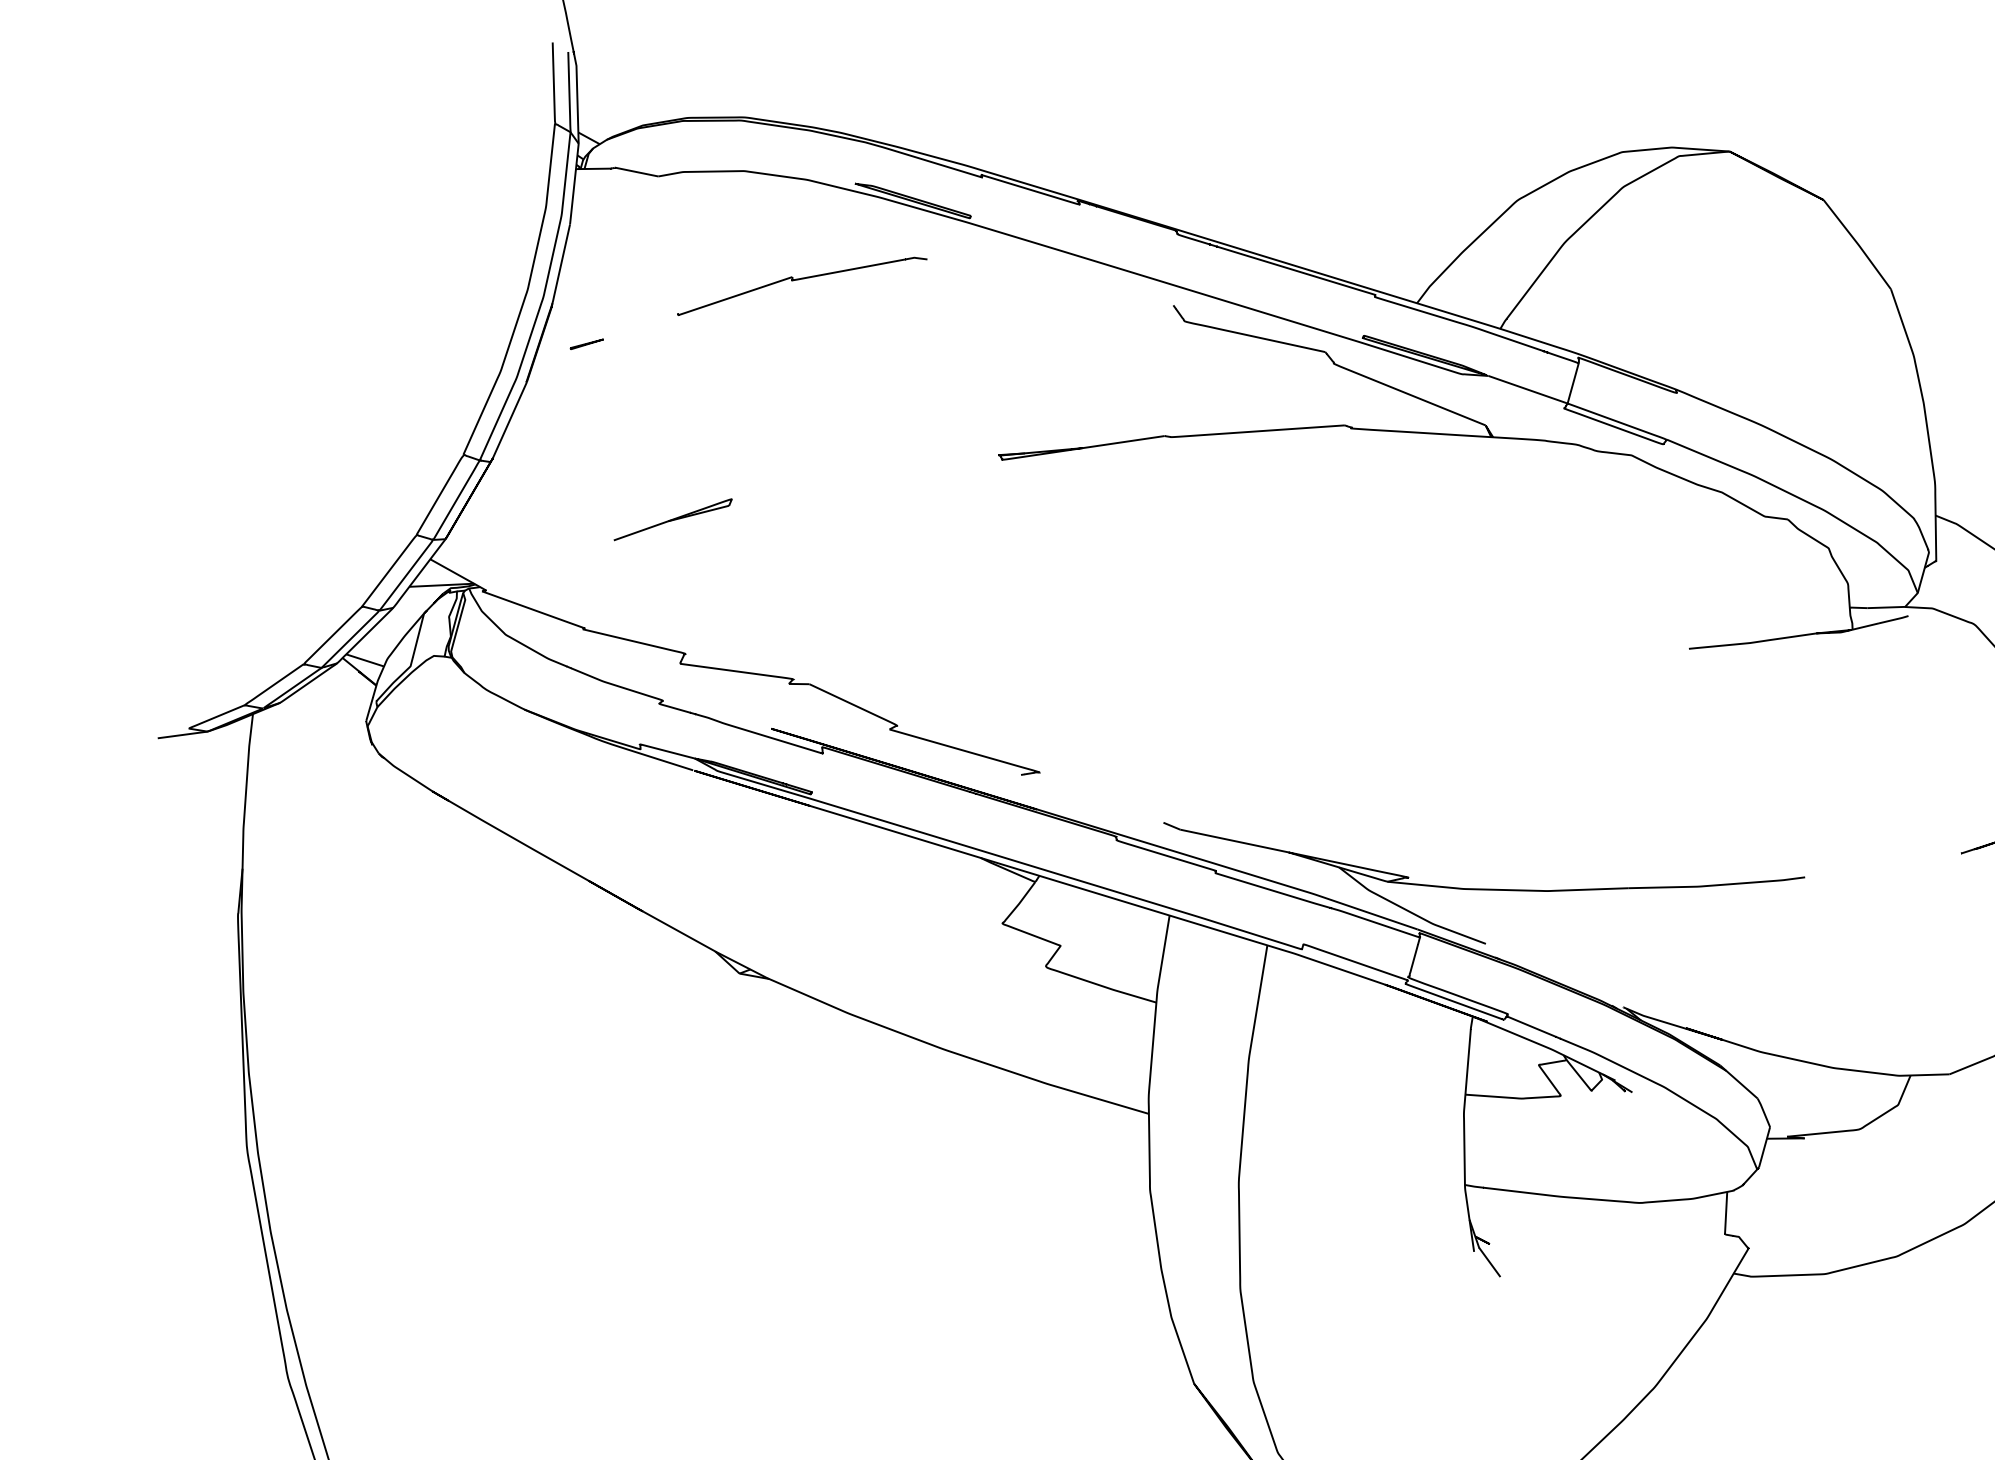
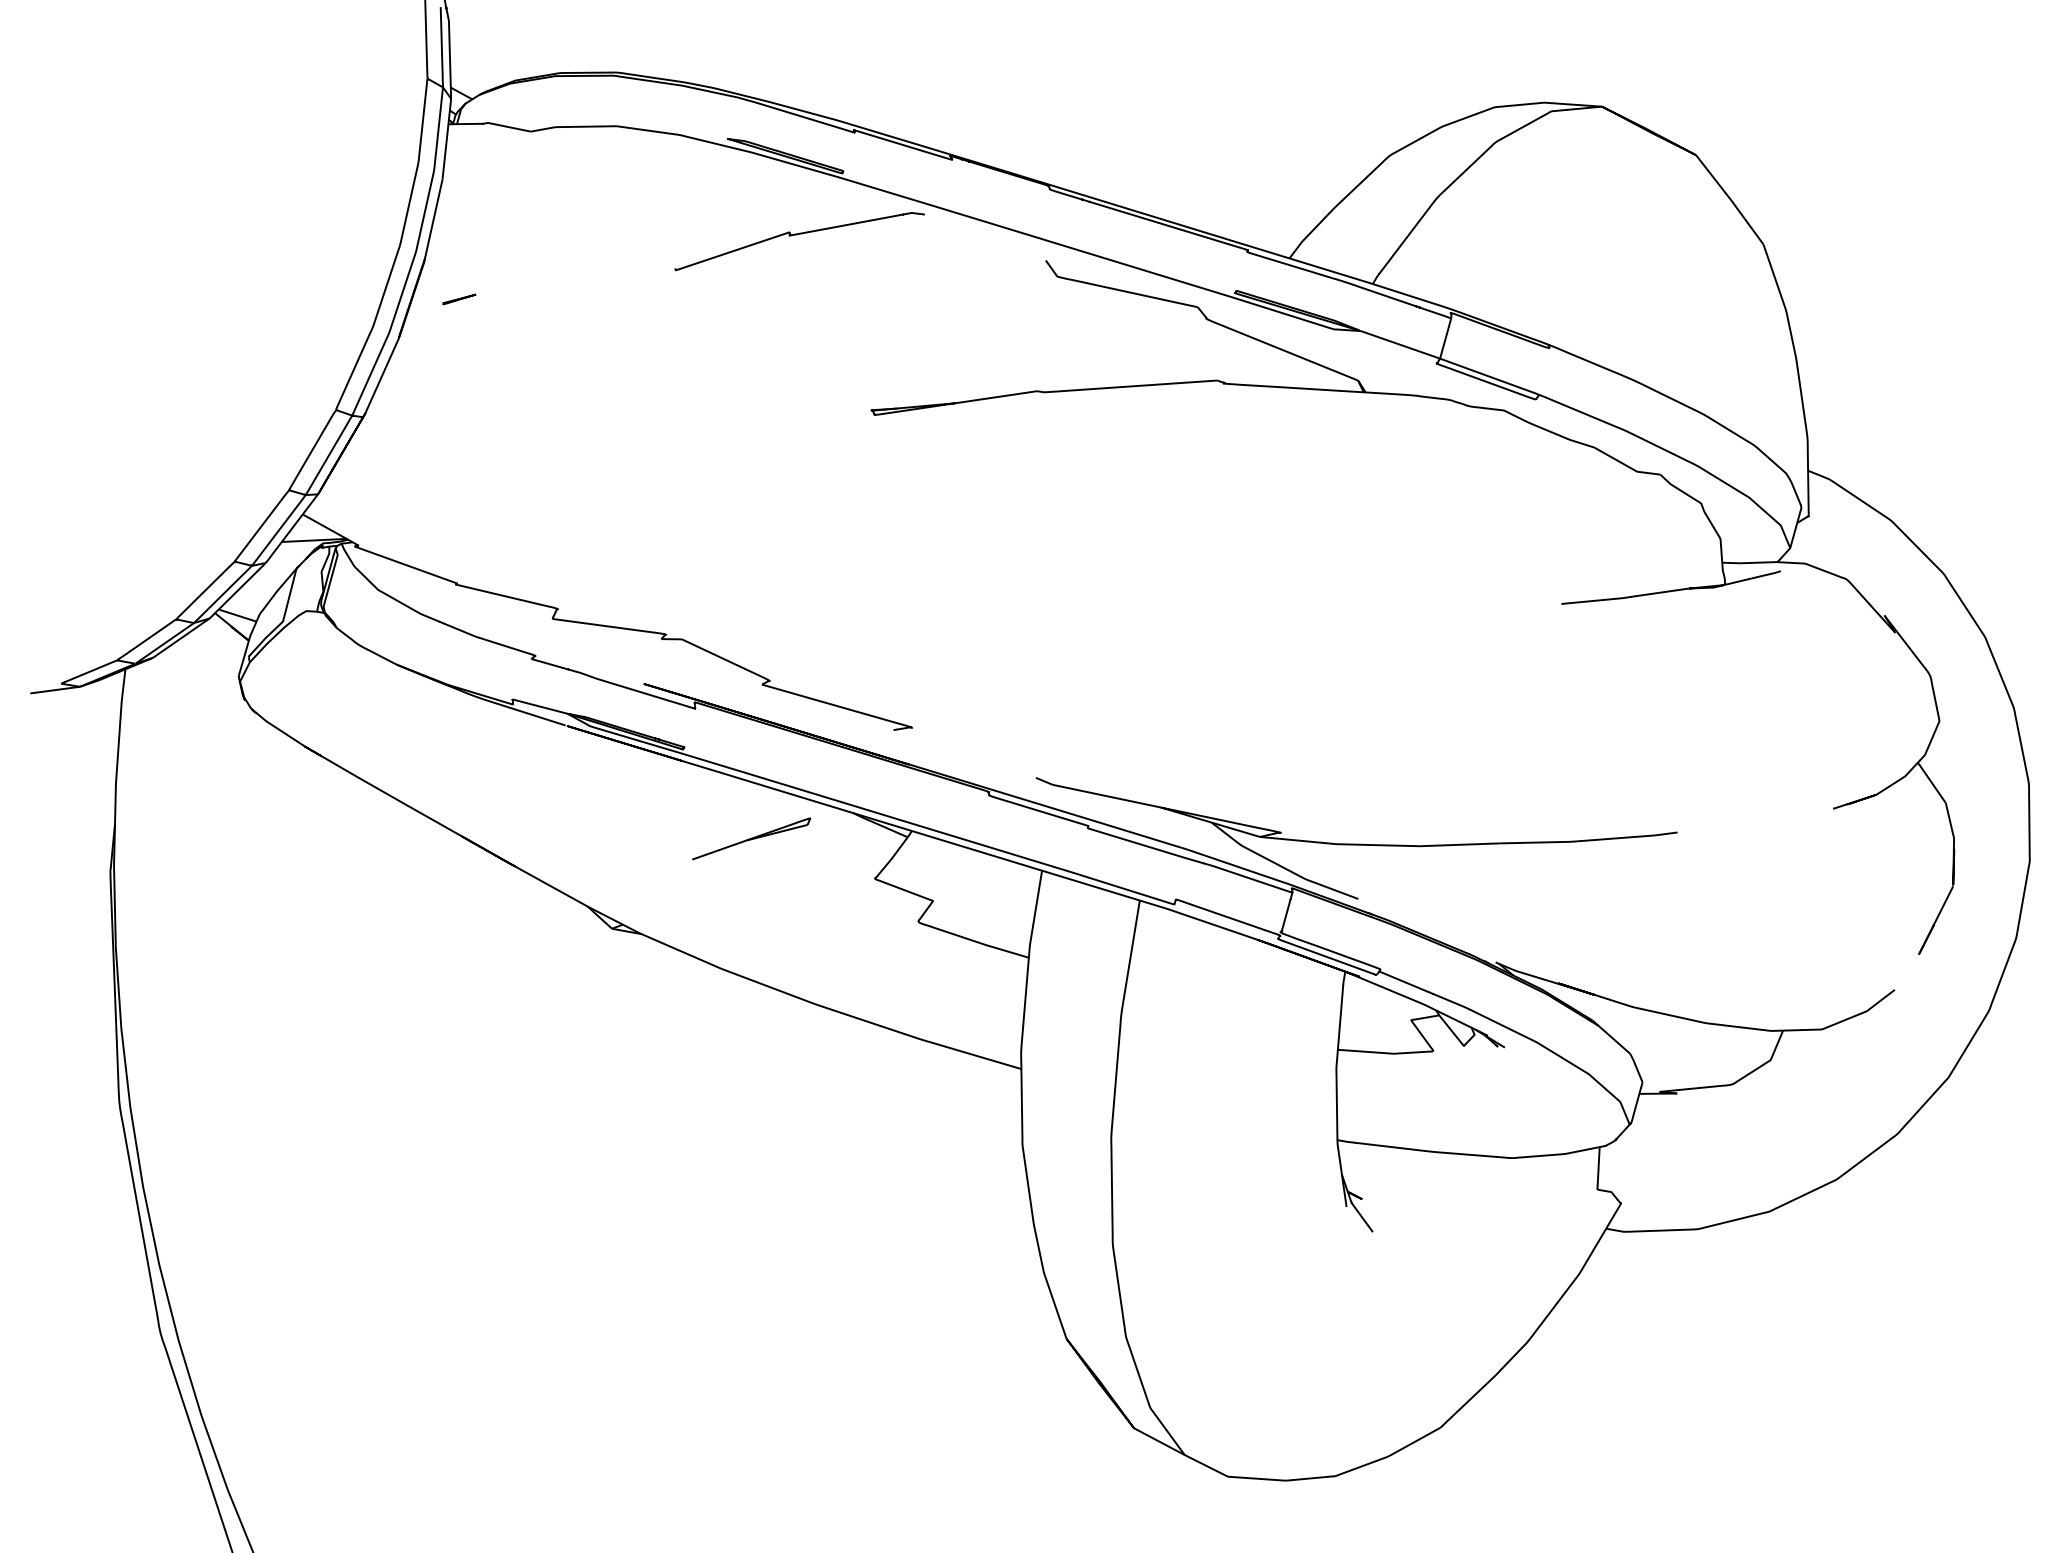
part: (800, 280) -> (797, 235), moved
part: (673, 519) -> (751, 838), moved

